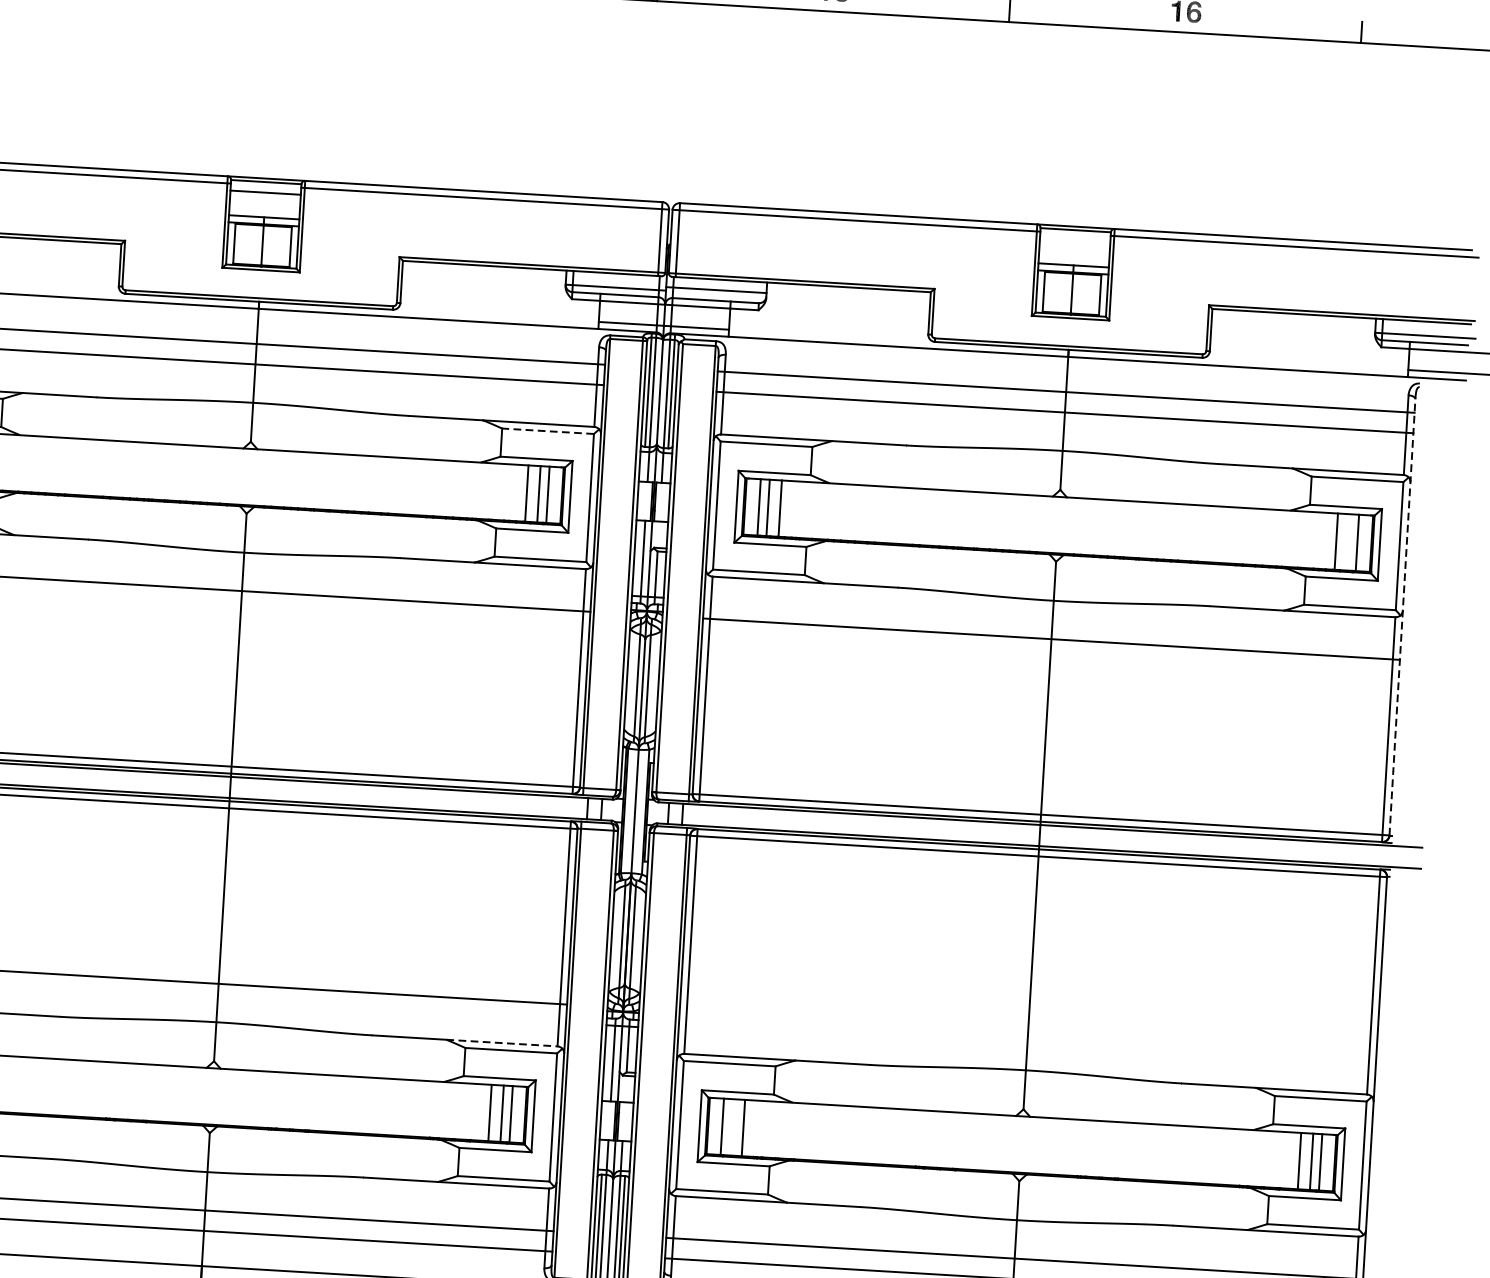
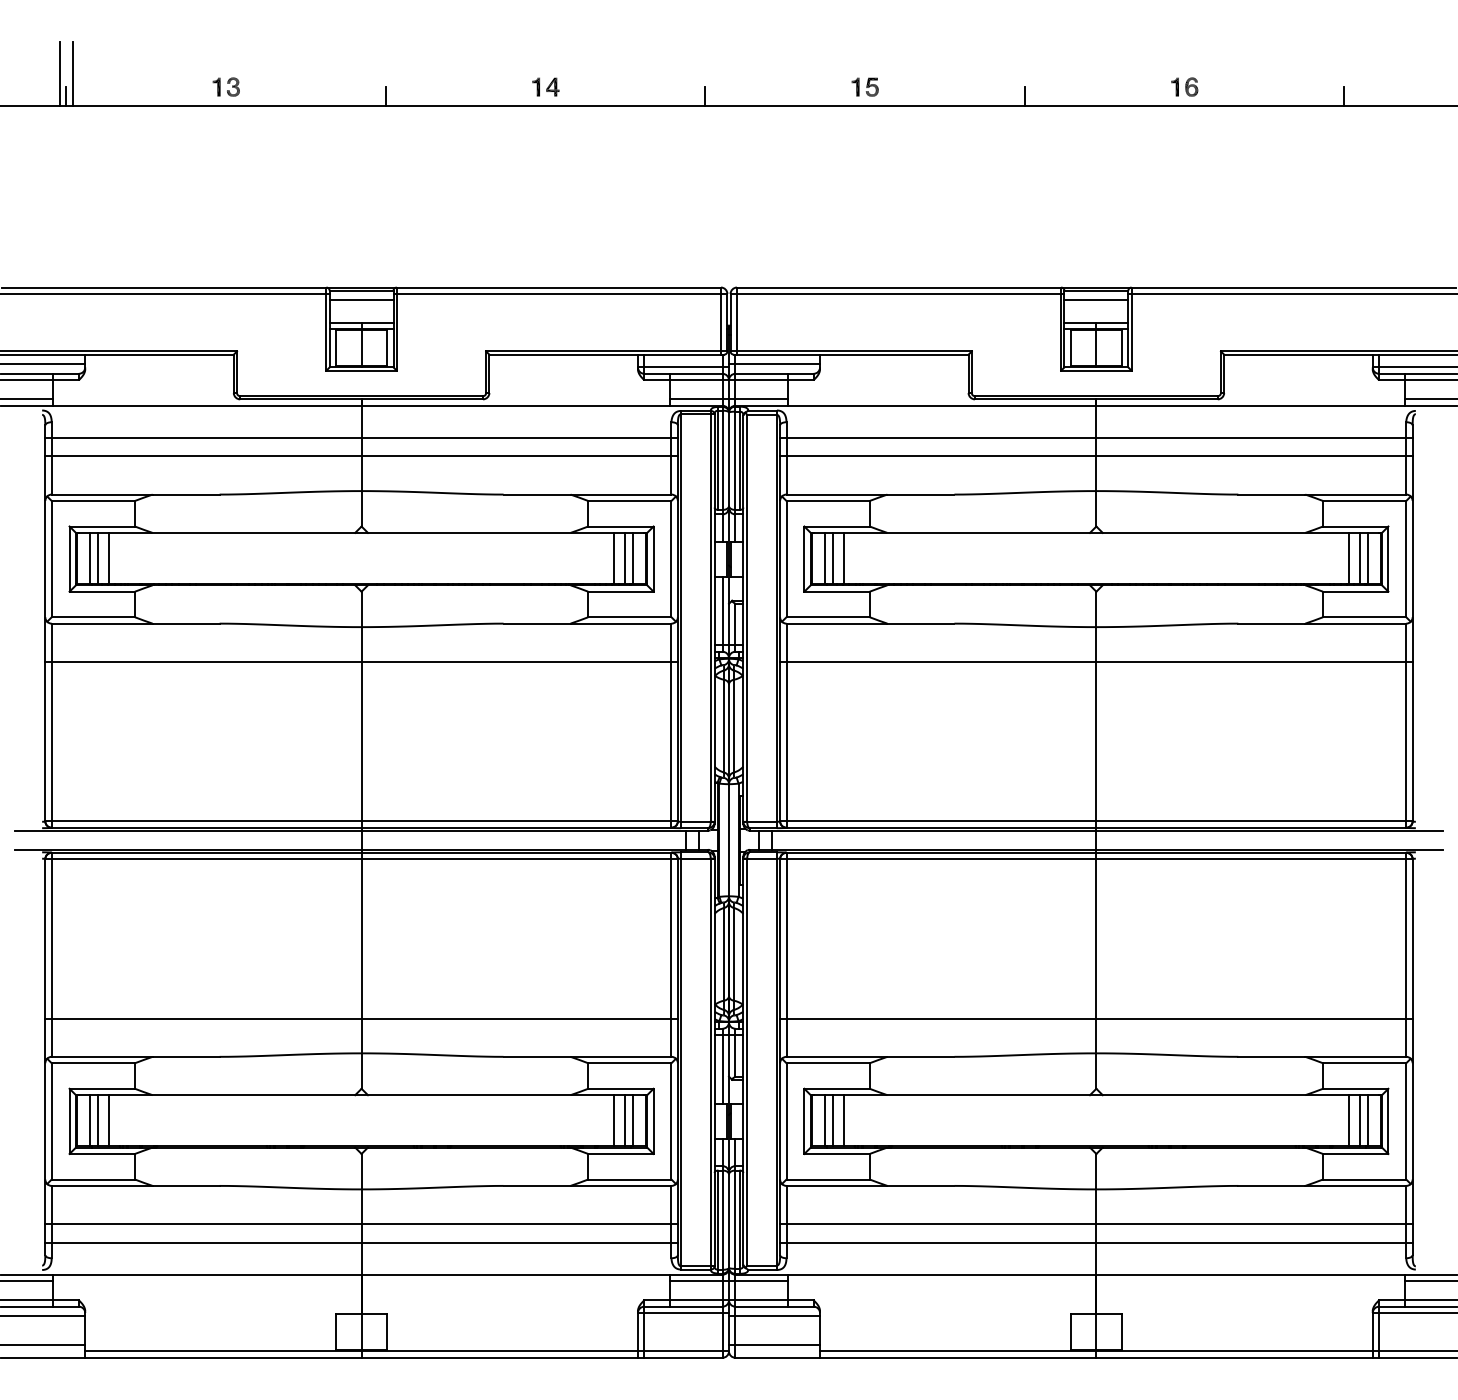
line: (1075, 240) -> (1096, 300), added
line: (547, 430) -> (629, 500), dashed -> solid
line: (1348, 542) -> (1359, 558), added
line: (1402, 616) -> (1412, 622), dashed -> solid
line: (1028, 1031) -> (1096, 1018), added
line: (502, 1042) -> (621, 1056), dashed -> solid
line: (731, 1127) -> (833, 1120), added

